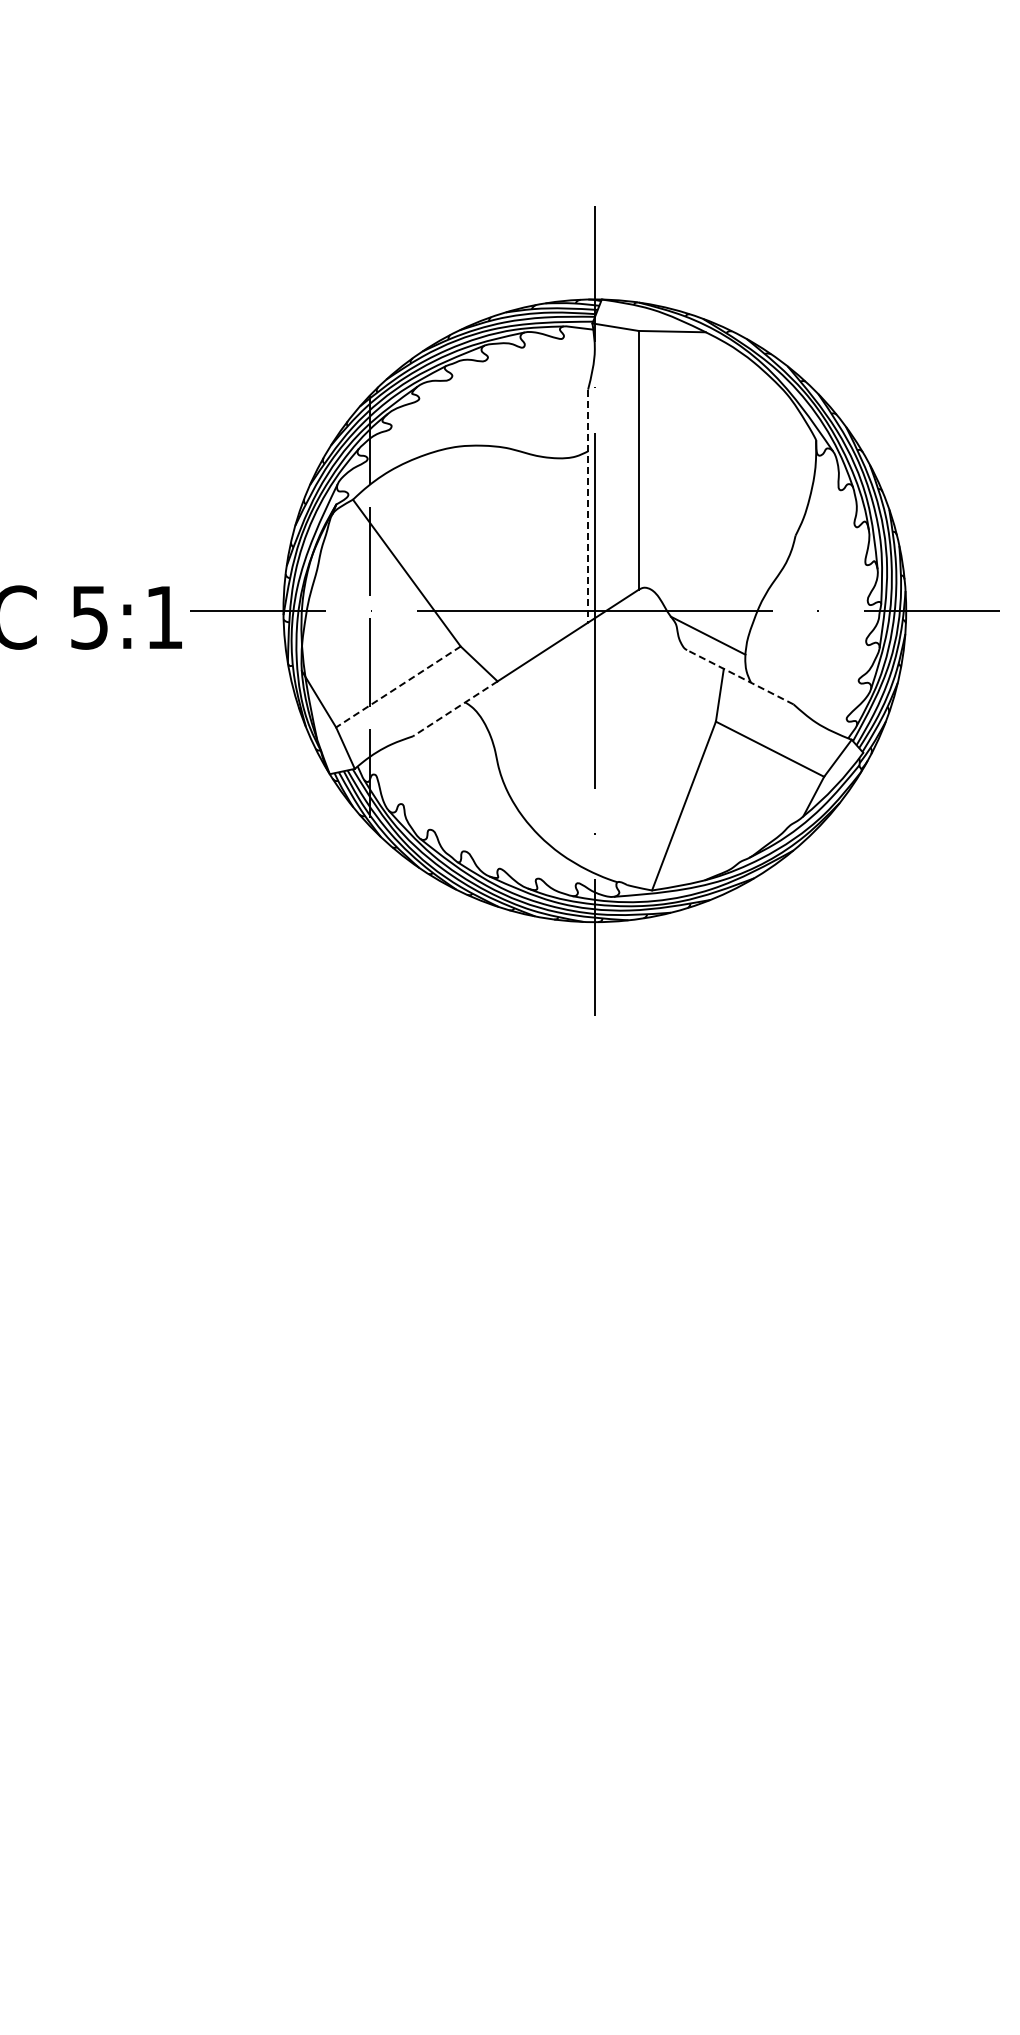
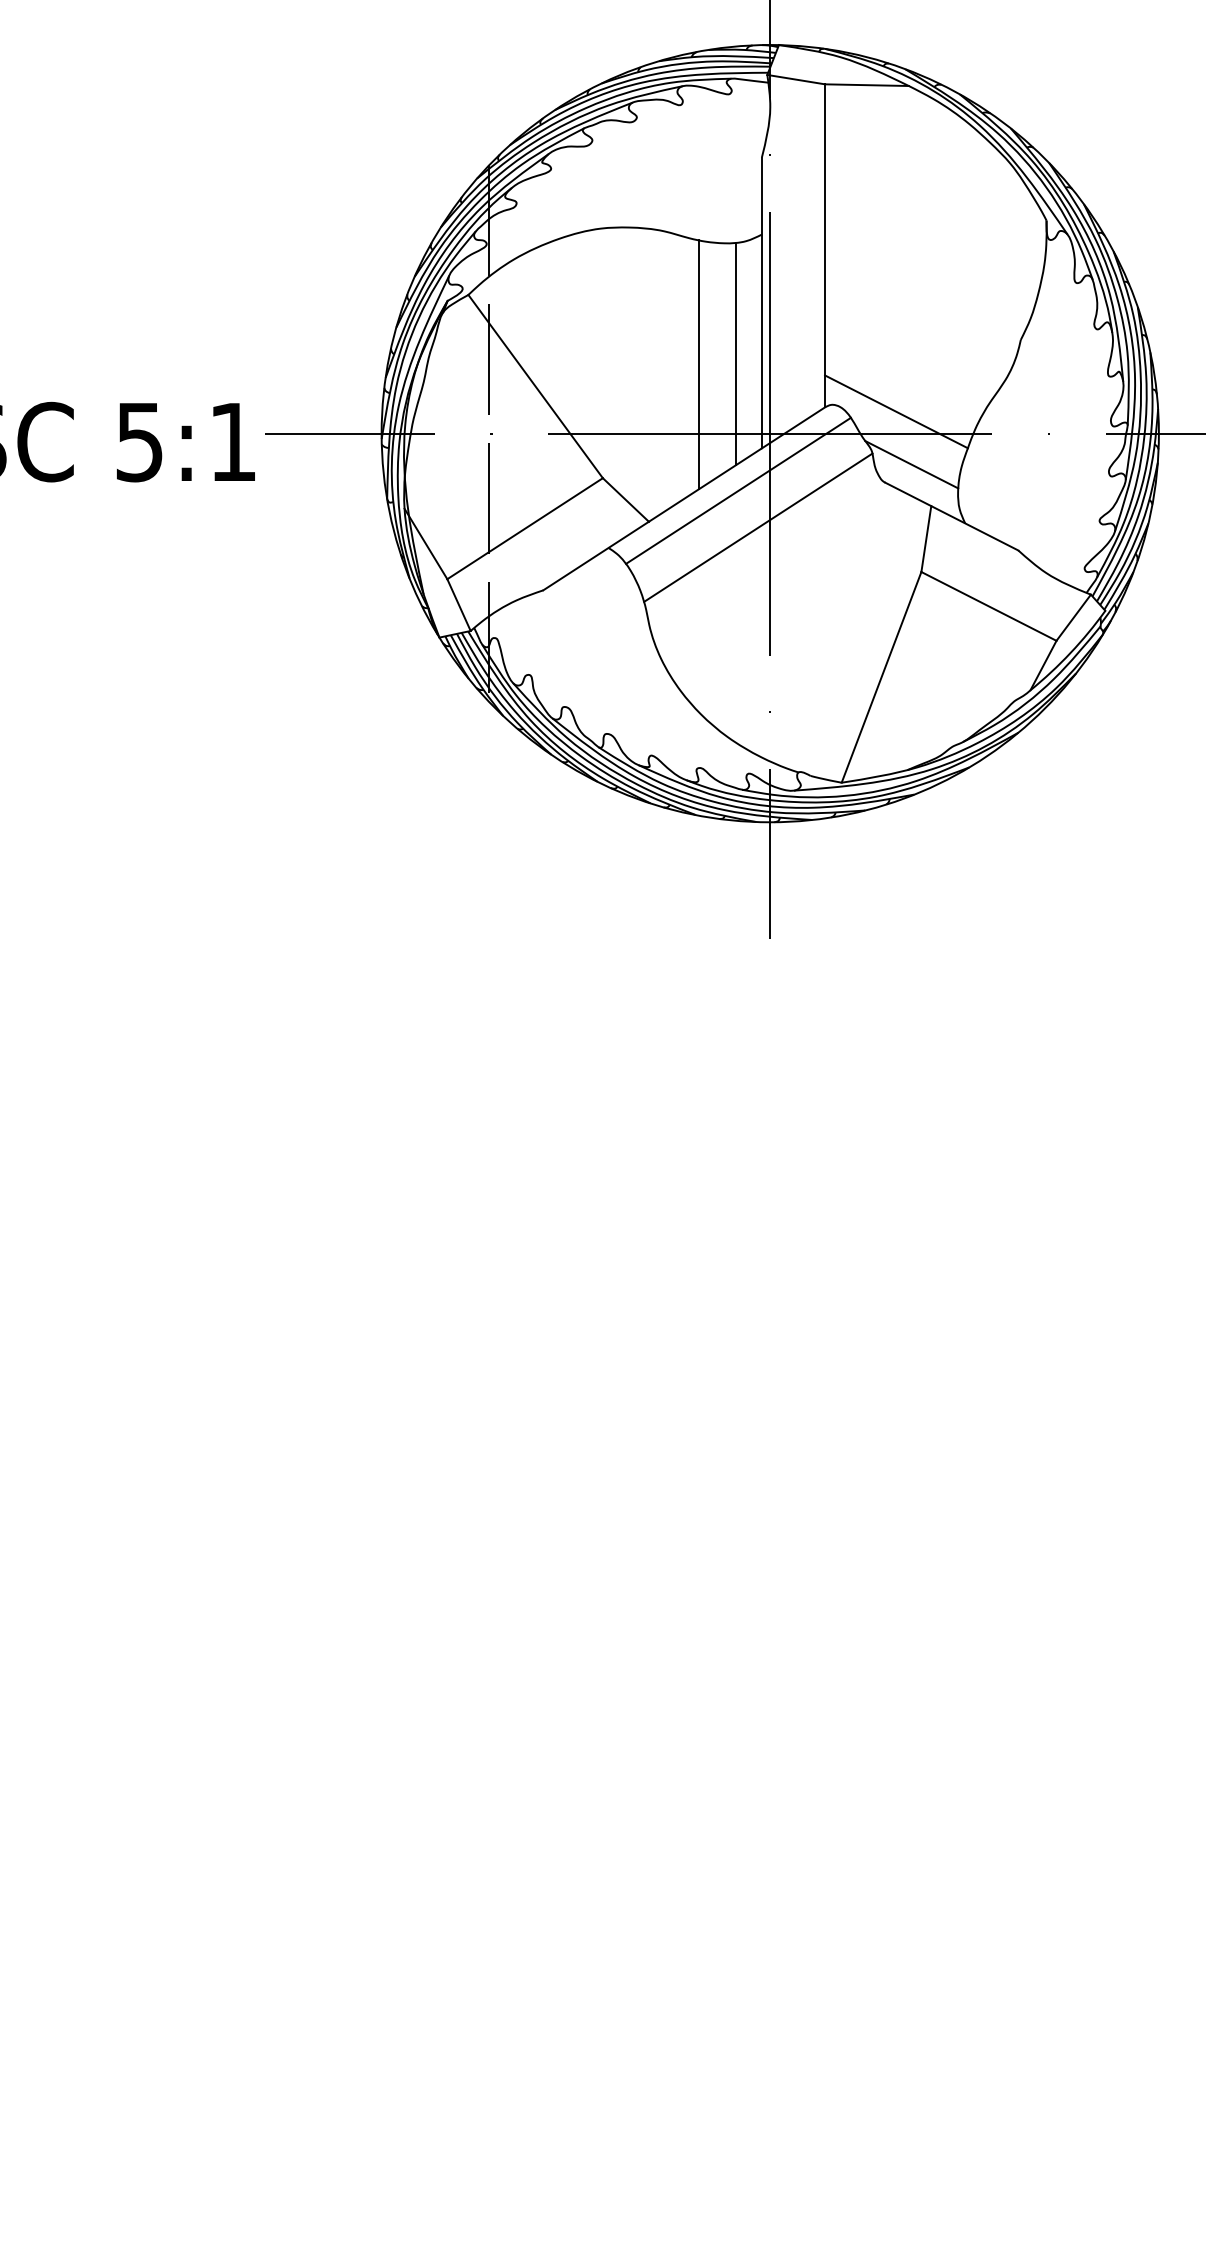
line: (588, 506) -> (762, 303), dashed -> solid
line: (567, 547) -> (736, 354), added
line: (537, 555) -> (698, 364), added
line: (695, 593) -> (895, 412), added
line: (569, 656) -> (738, 490), added
line: (740, 677) -> (952, 516), dashed -> solid
line: (584, 685) -> (757, 526), added
line: (398, 687) -> (525, 529), dashed -> solid
line: (454, 709) -> (595, 556), dashed -> solid

